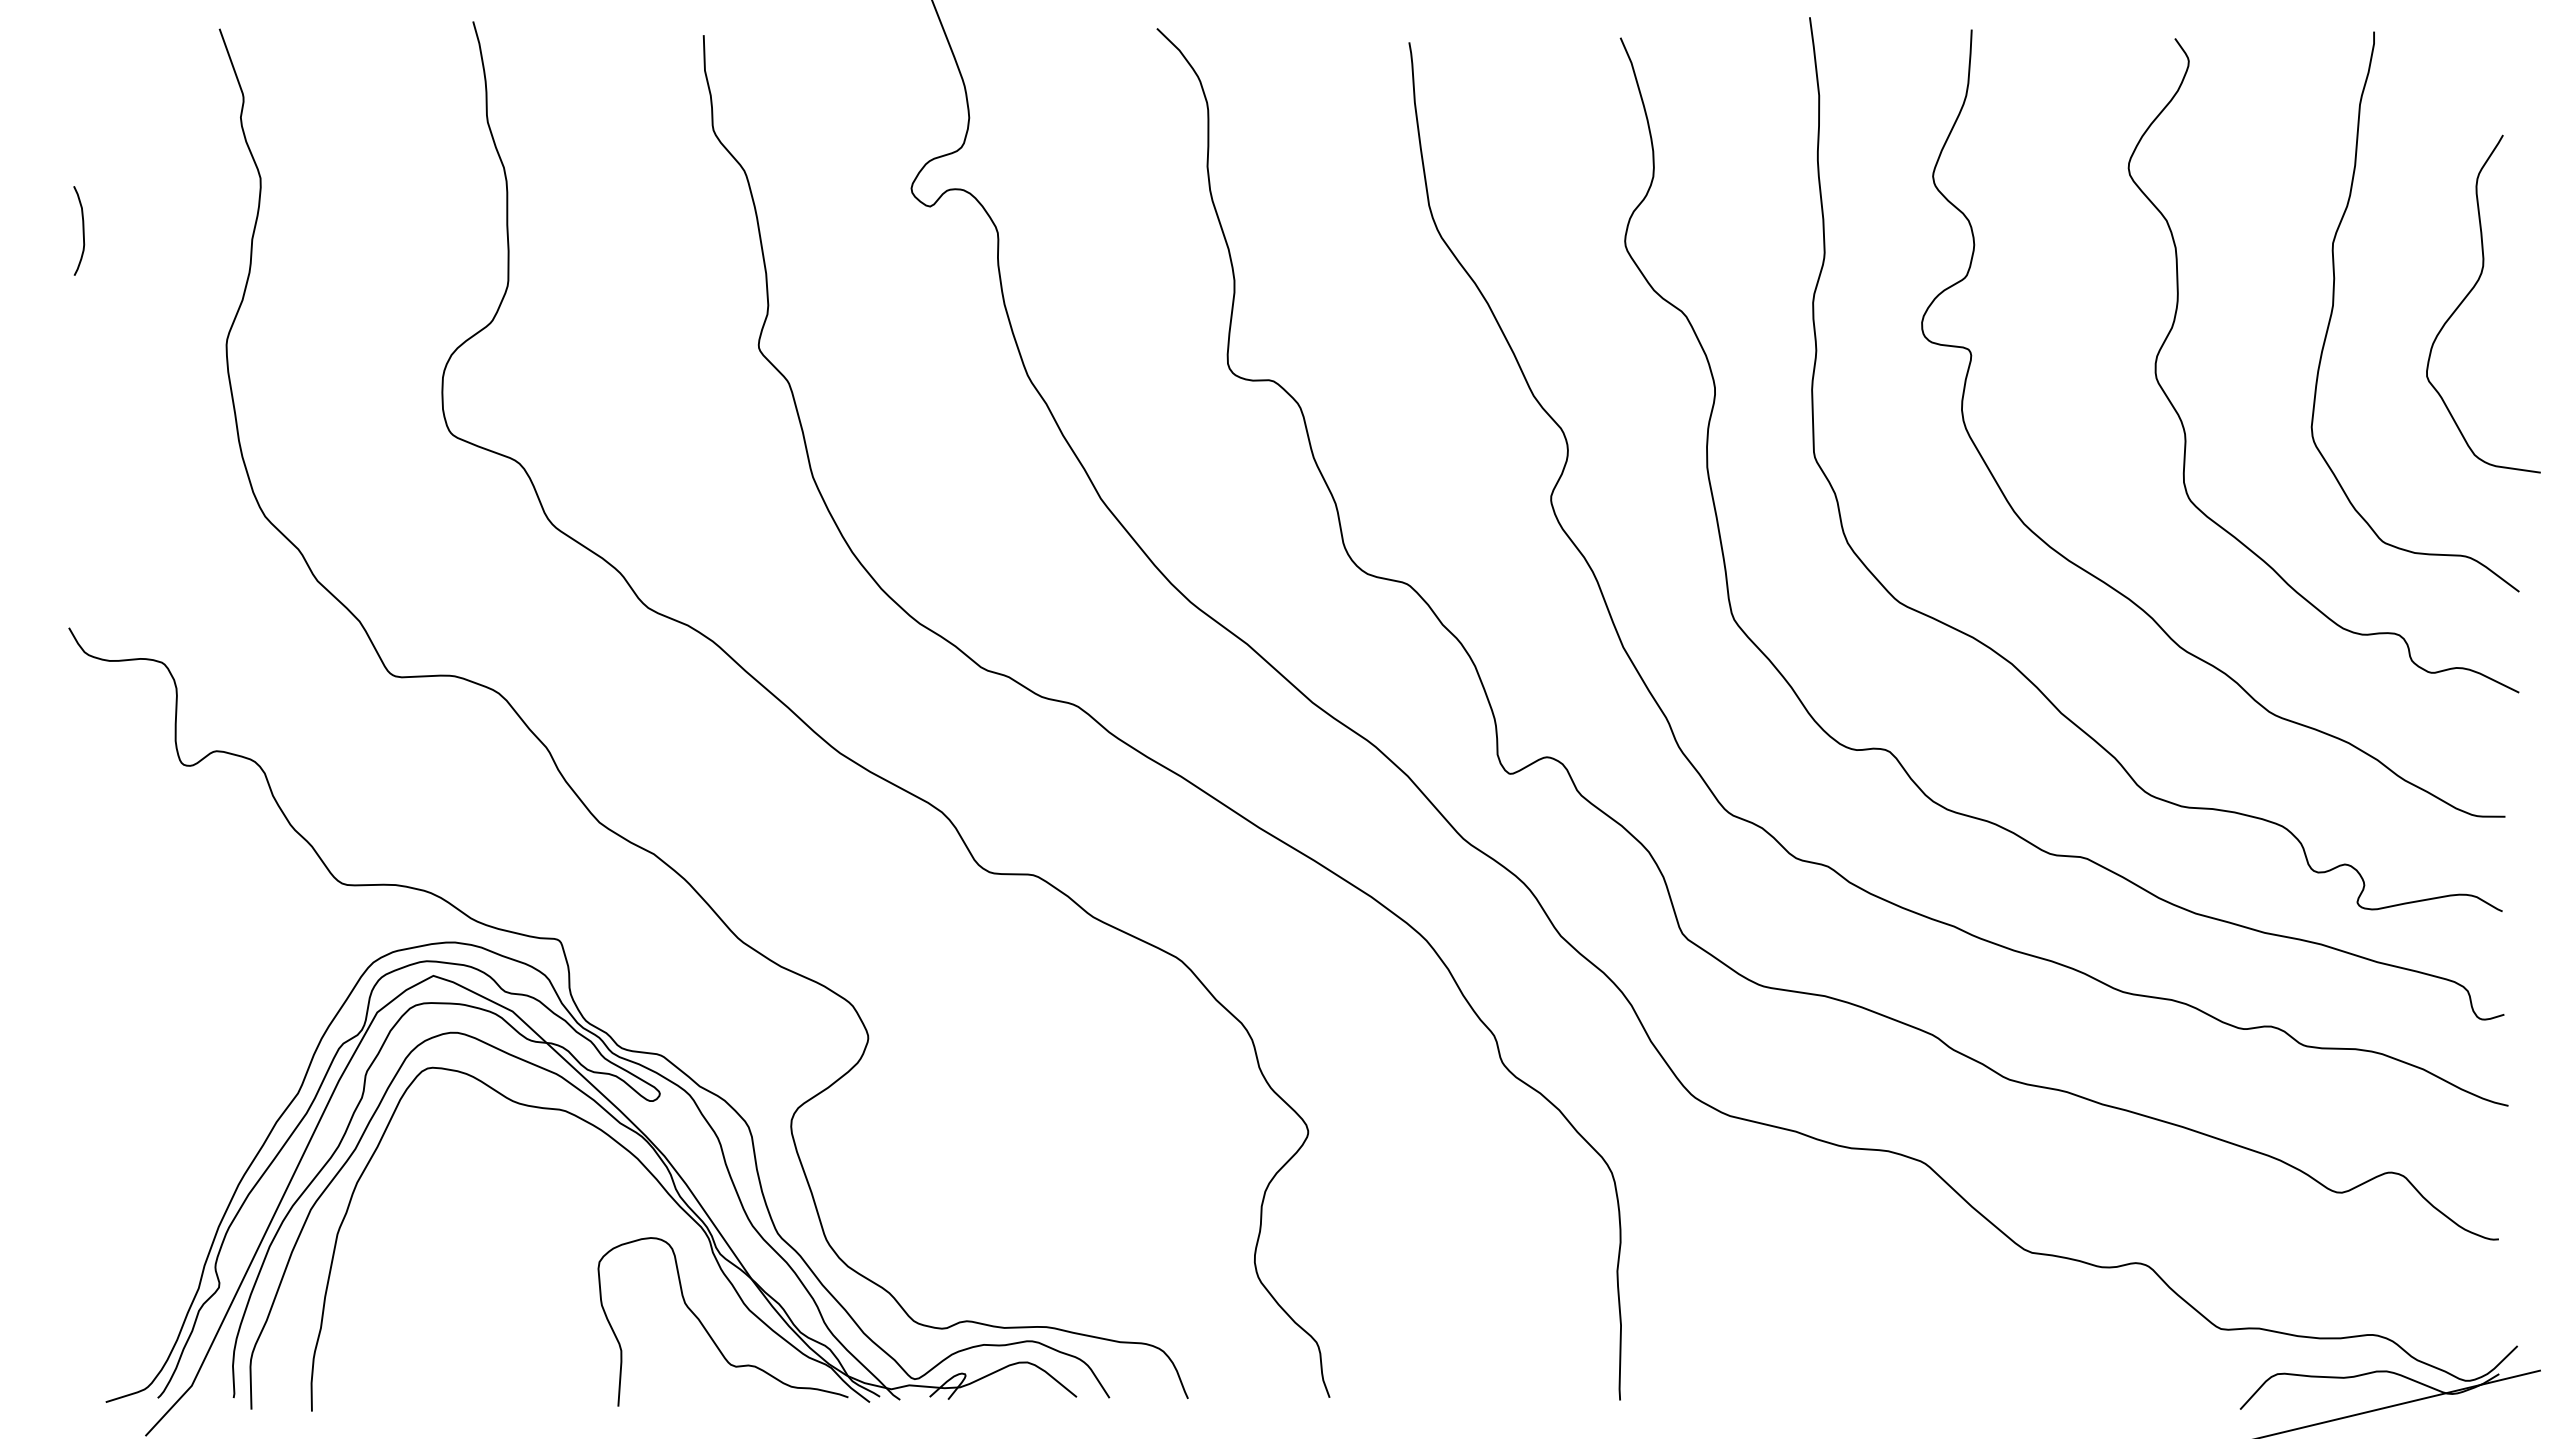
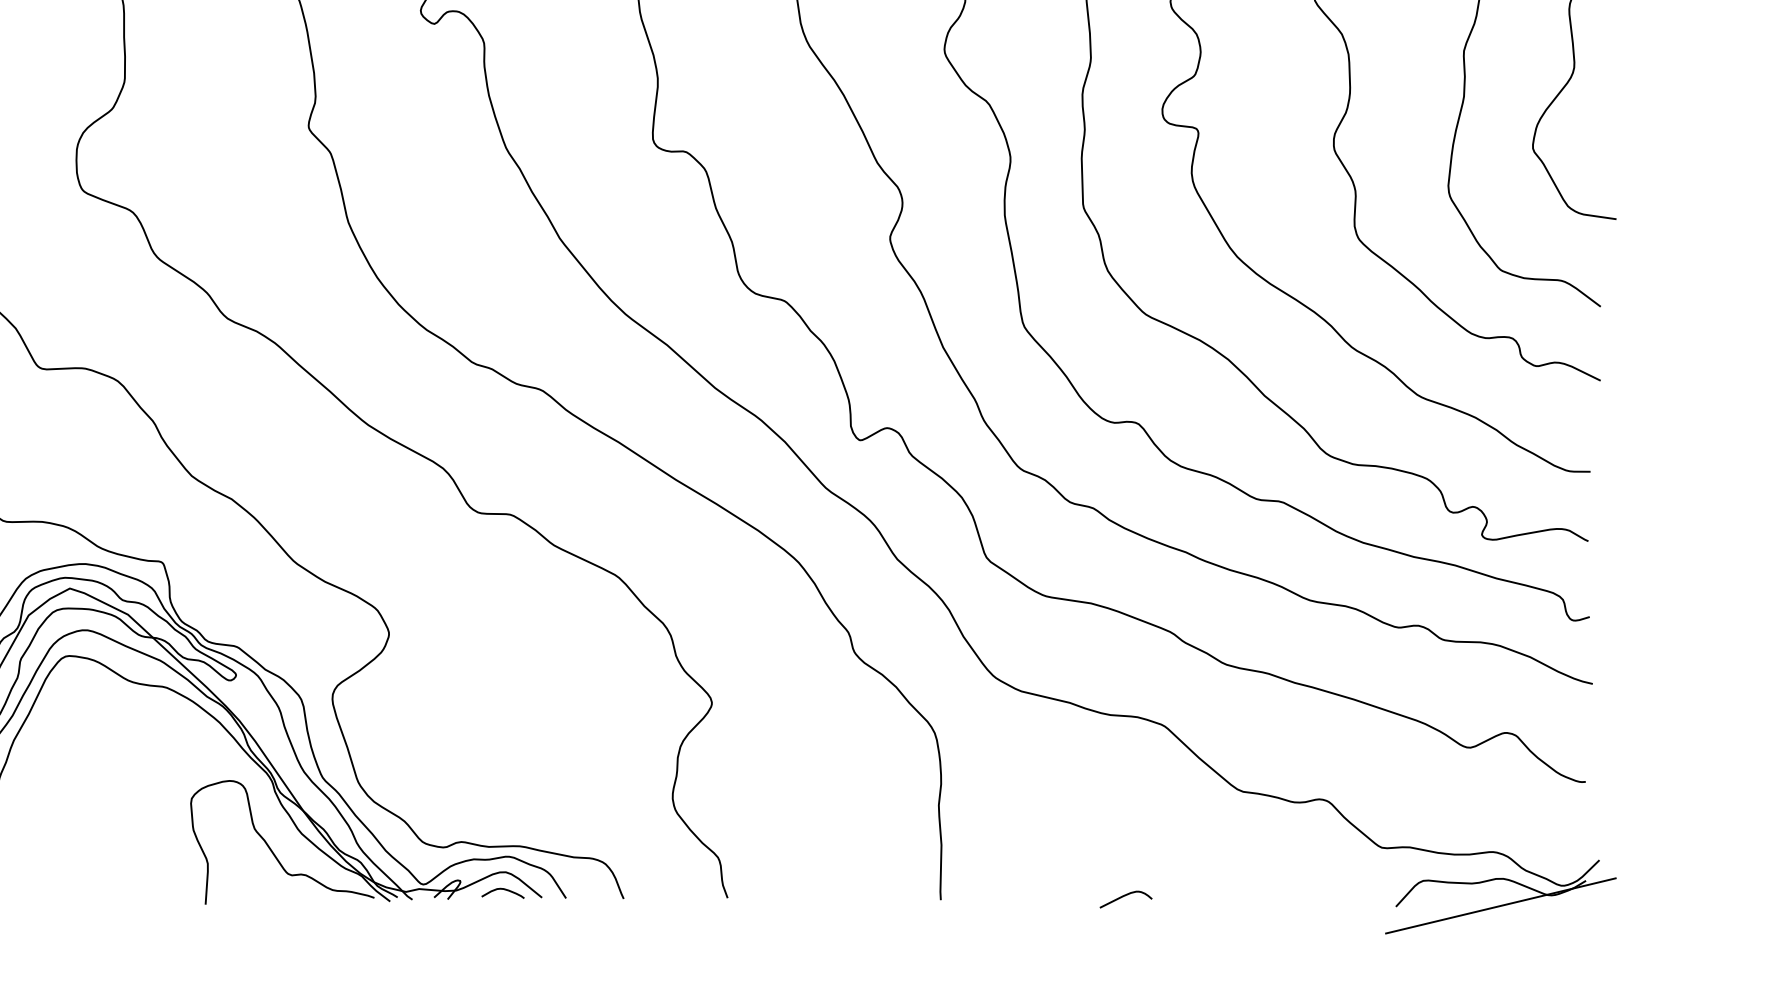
curve: (1023, 1386) -> (502, 889), added
curve: (1870, 1395) -> (1124, 896), added

